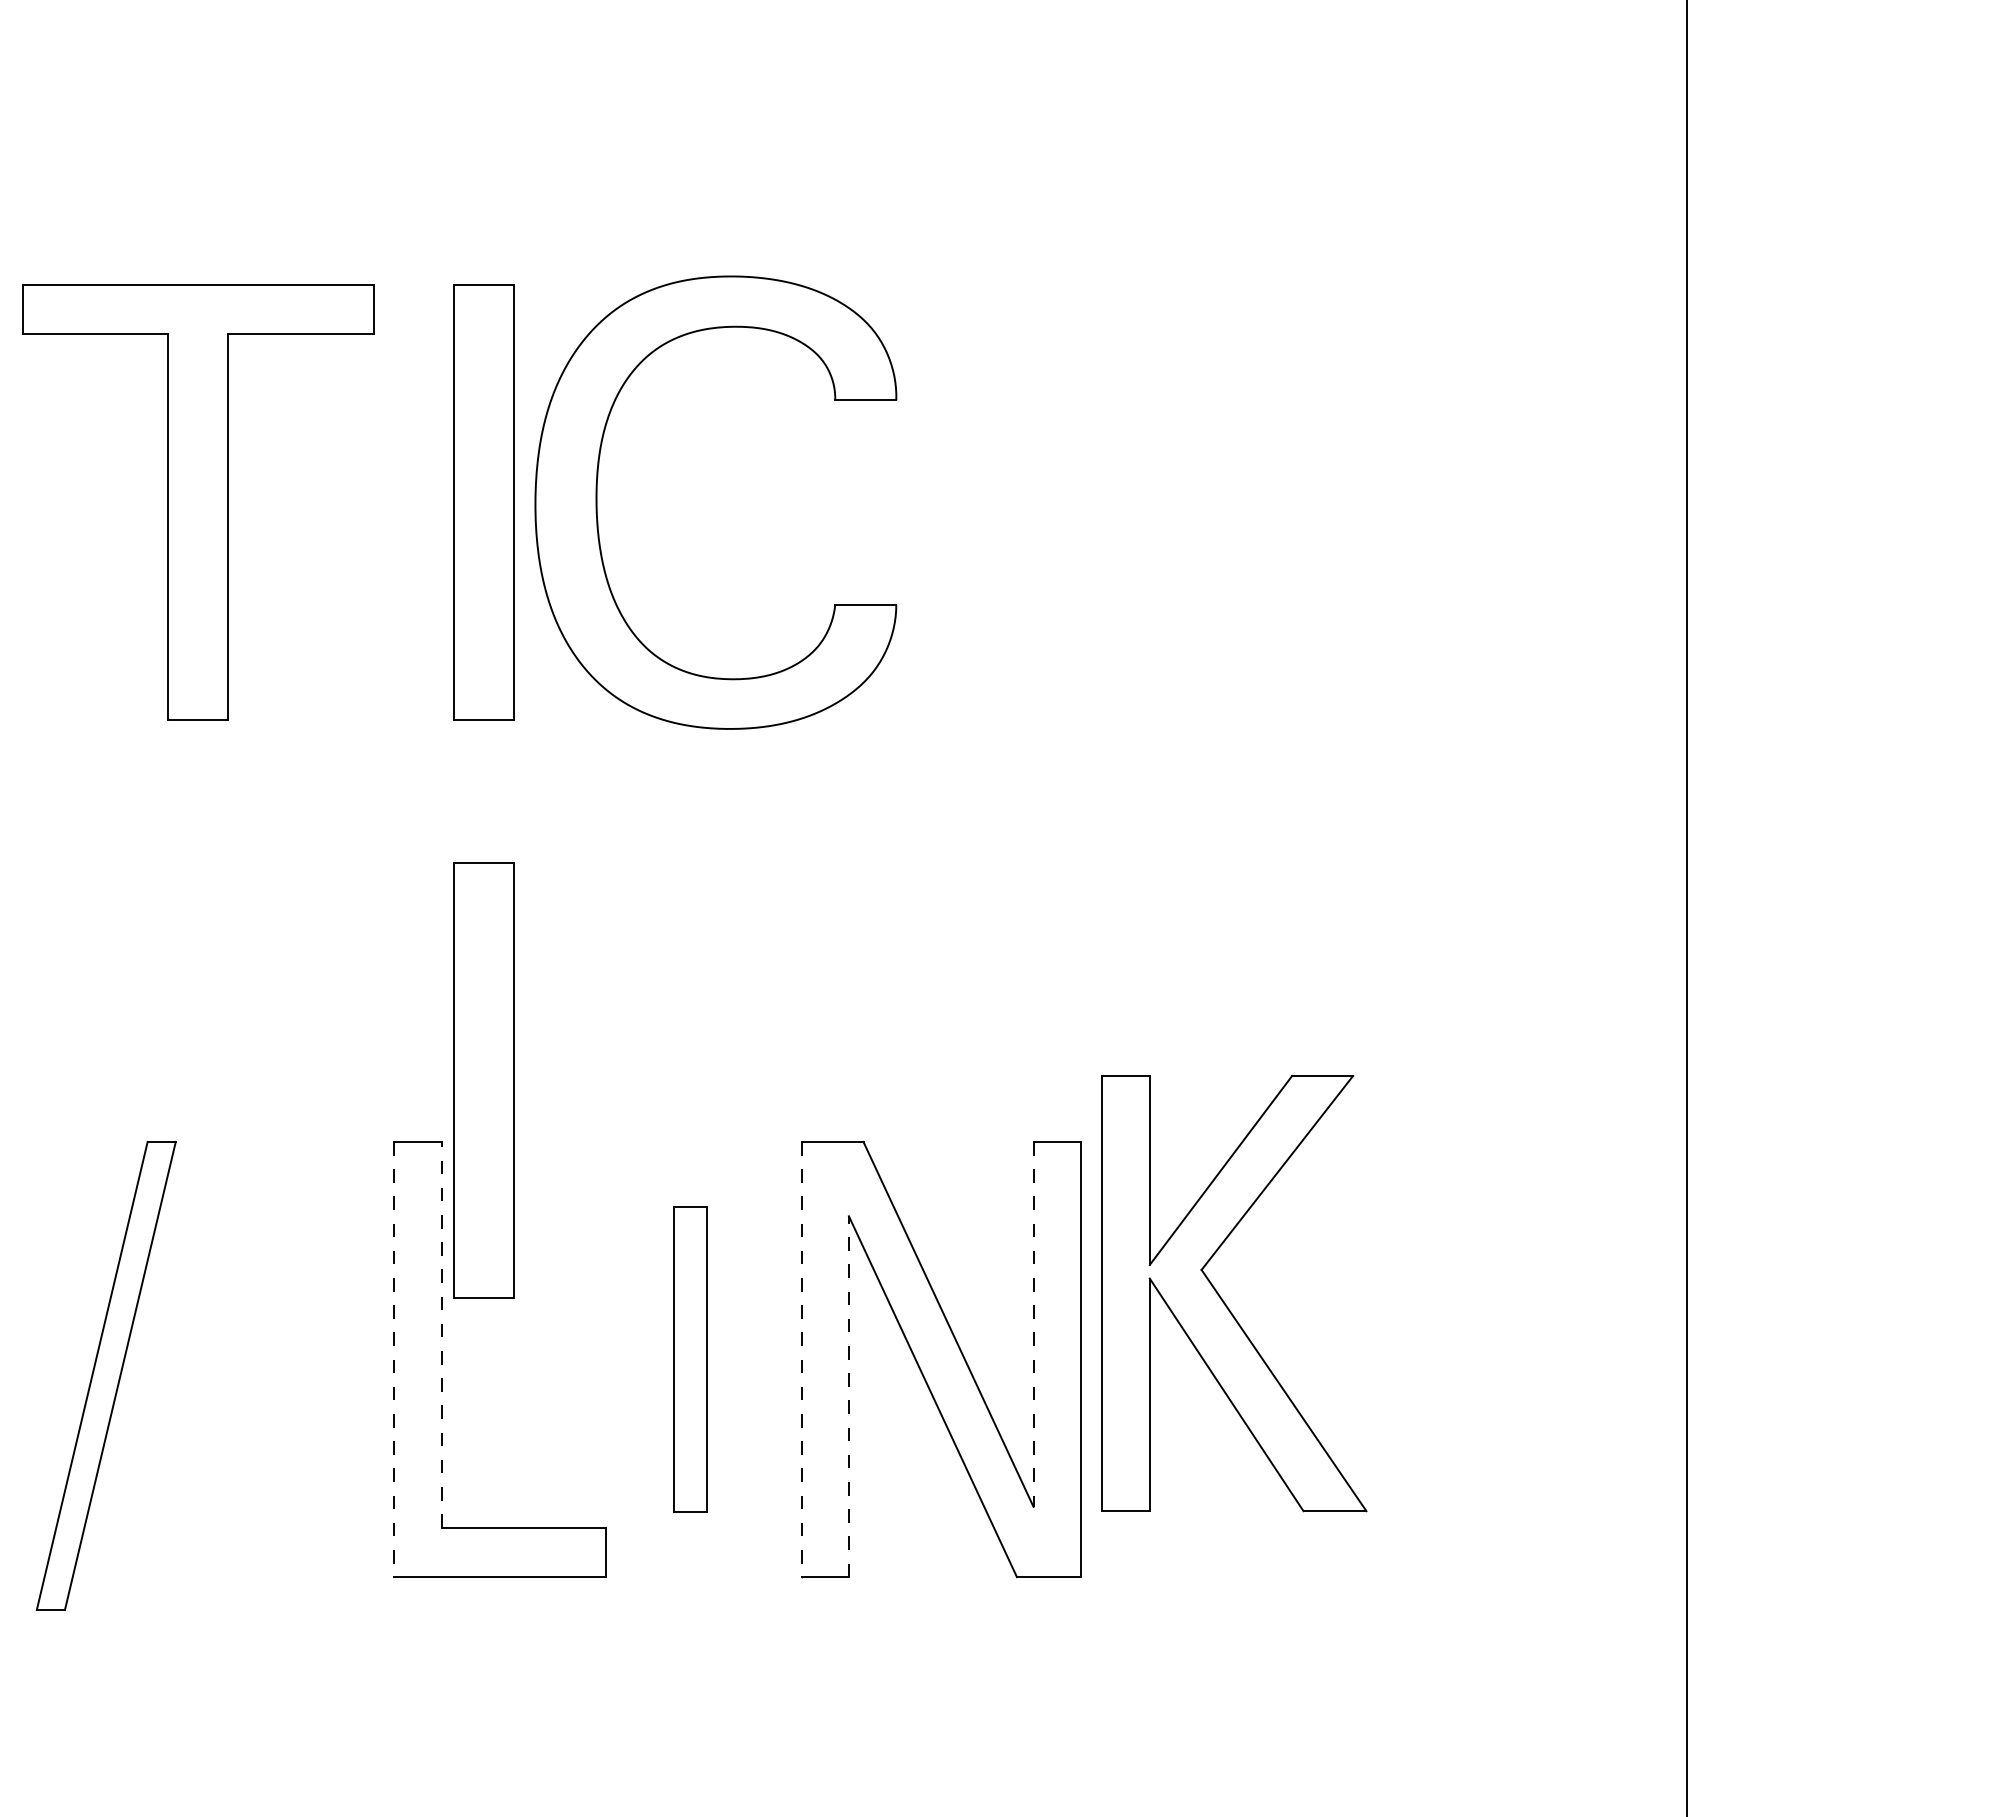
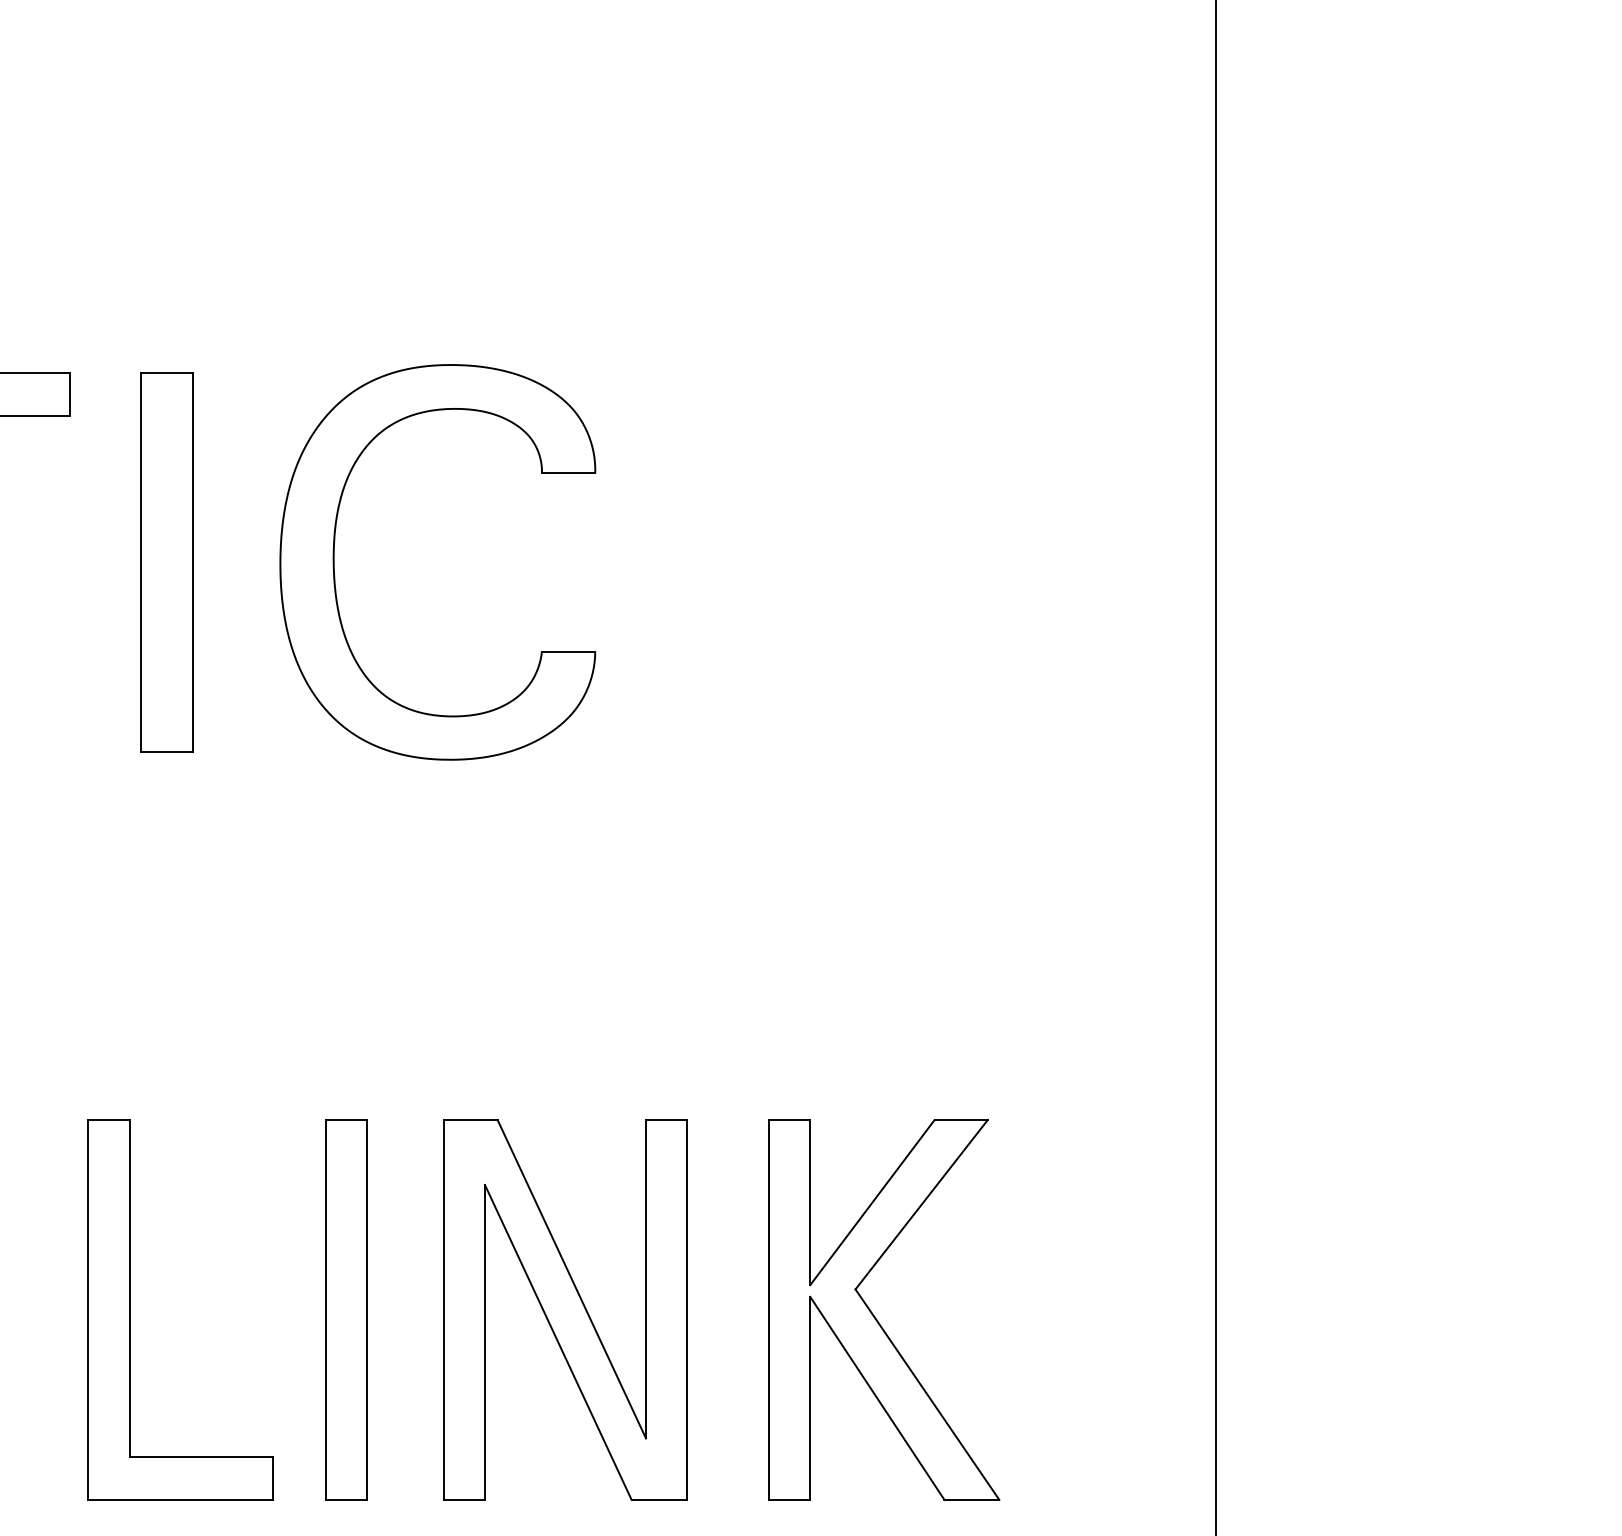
part: (597, 502) -> (334, 562), moved
part: (483, 1080) -> (166, 1066), removed
part: (1224, 1301) -> (875, 1316), moved
line: (1033, 1324) -> (646, 1279), dashed -> solid
line: (441, 1334) -> (129, 1288), dashed -> solid
line: (394, 1359) -> (88, 1309), dashed -> solid
part: (690, 1359) -> (346, 1309), size x1.43
line: (801, 1359) -> (443, 1309), dashed -> solid
line: (848, 1396) -> (484, 1342), dashed -> solid

